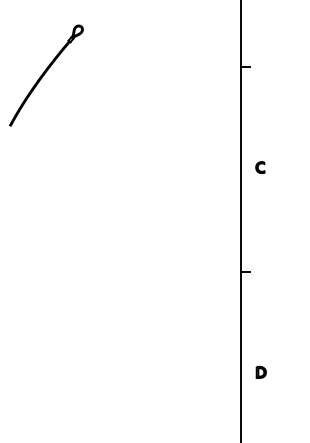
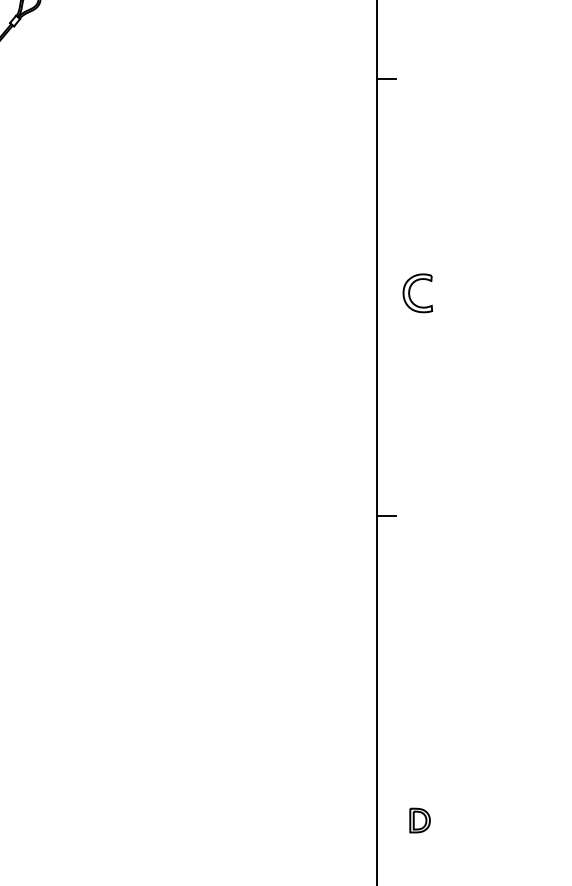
part: (260, 167) -> (418, 292), size x1.6
part: (260, 372) -> (418, 820), moved

